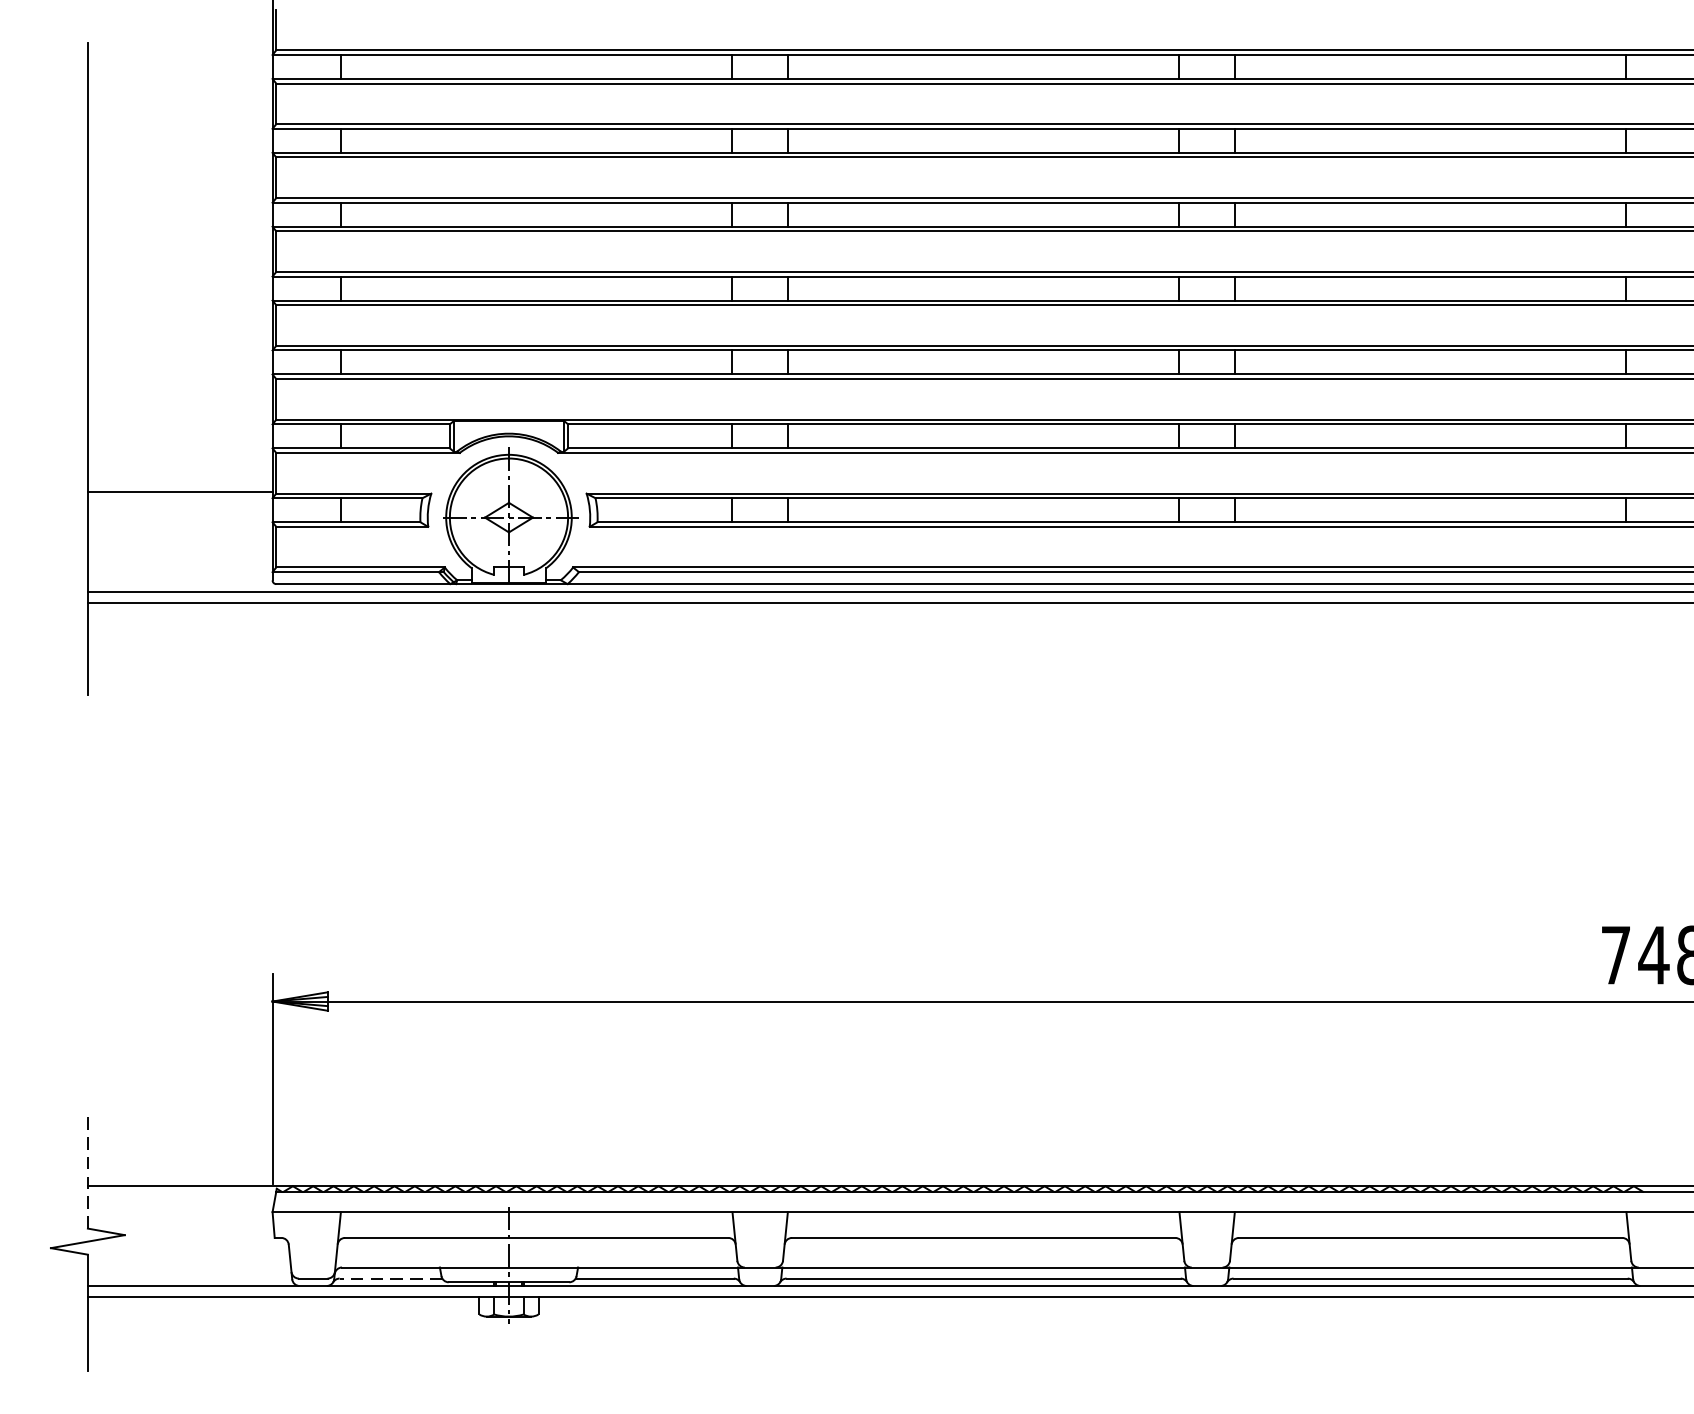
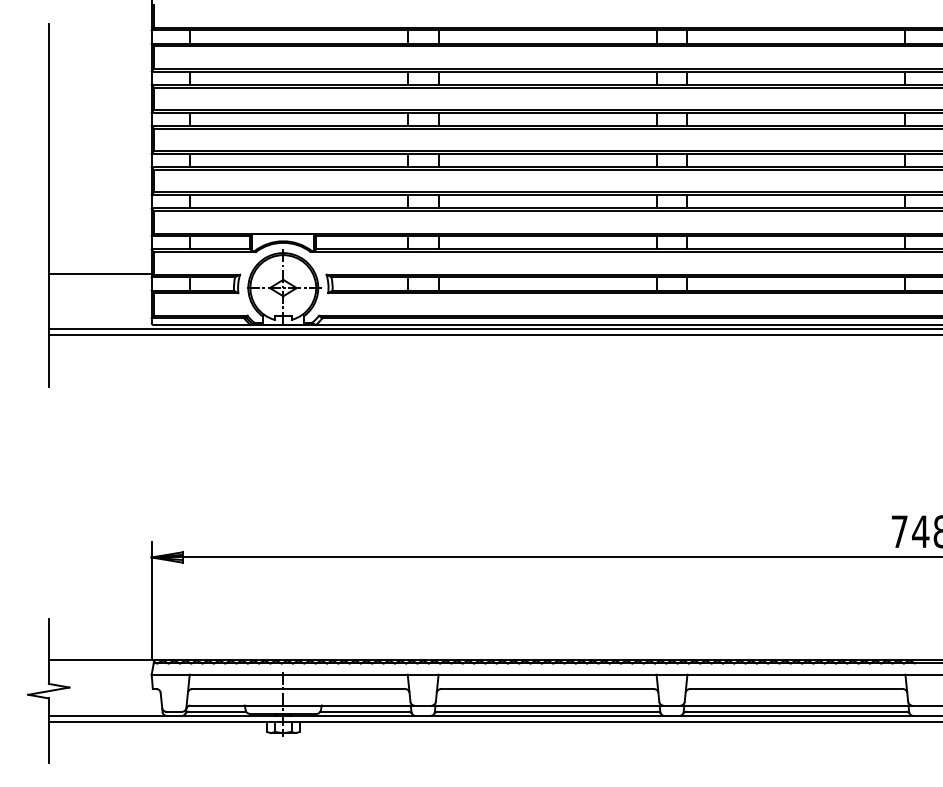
line: (87, 1170) -> (48, 651), dashed -> solid
line: (390, 1278) -> (217, 711), dashed -> solid

